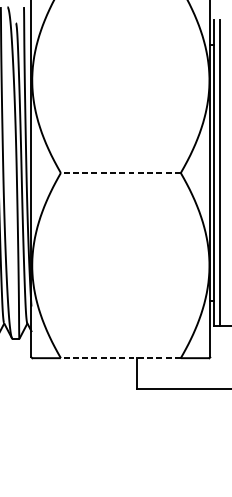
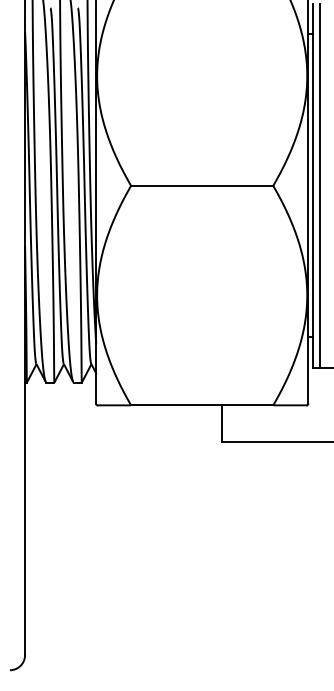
line: (120, 172) -> (201, 185), dashed -> solid
line: (120, 358) -> (201, 405), dashed -> solid

